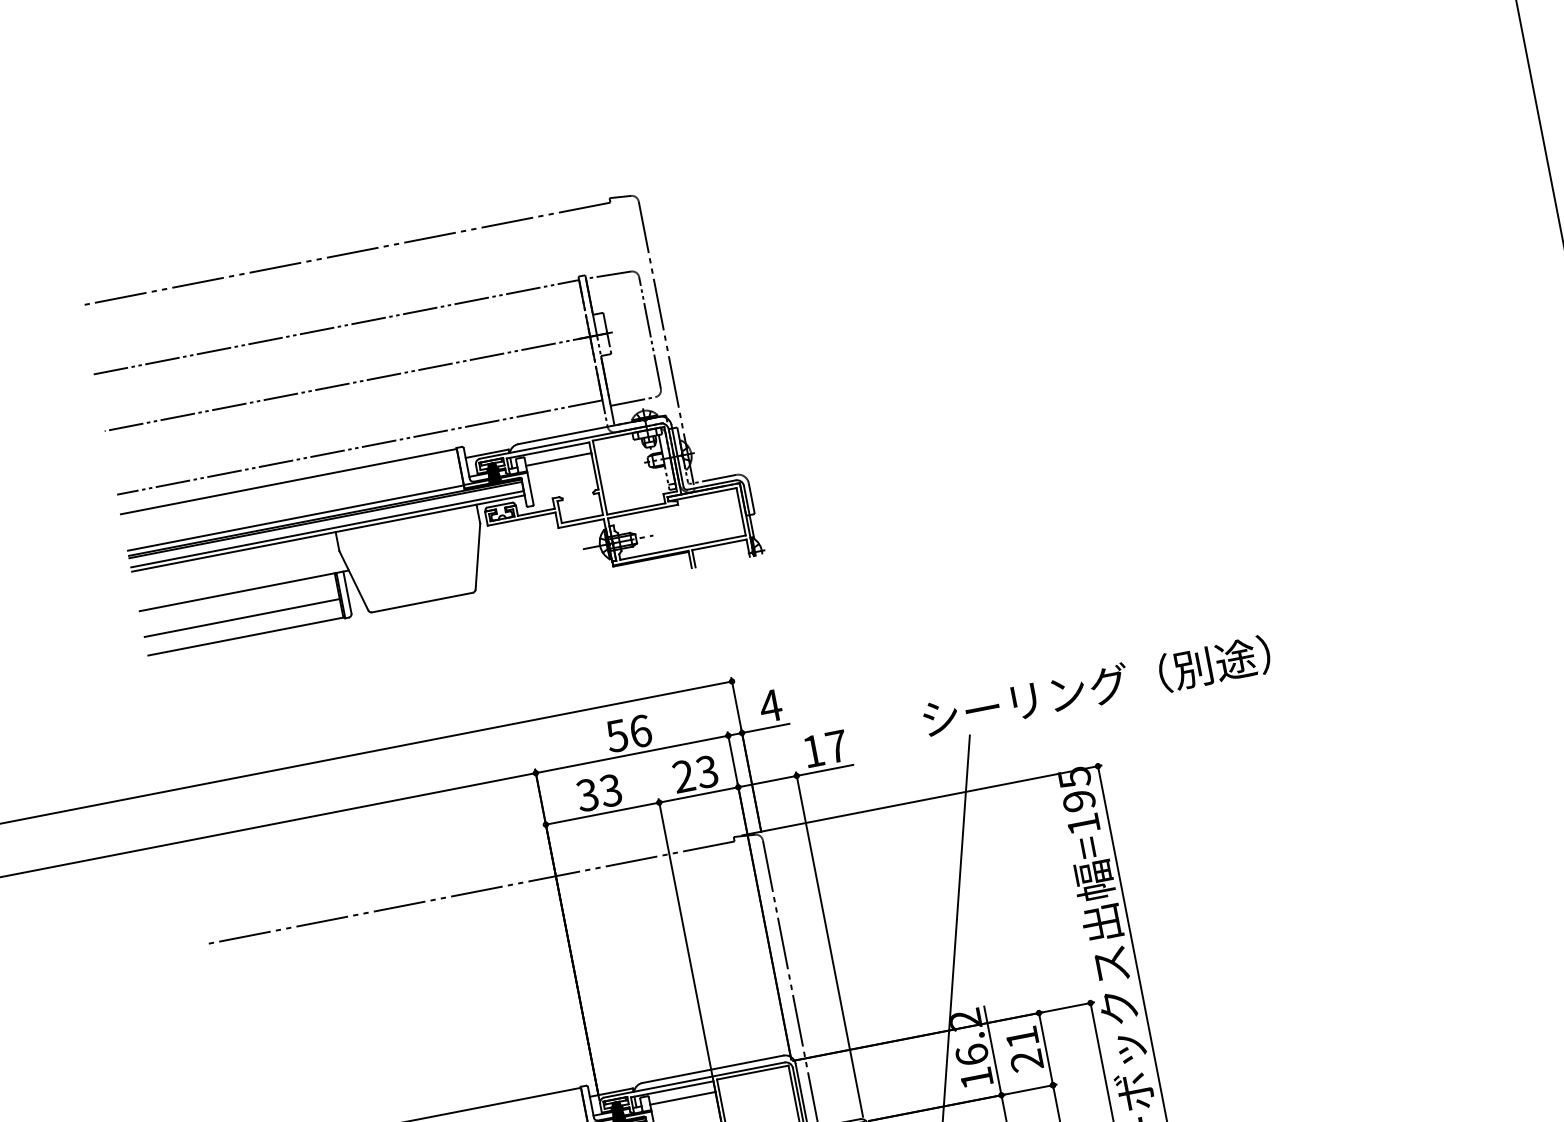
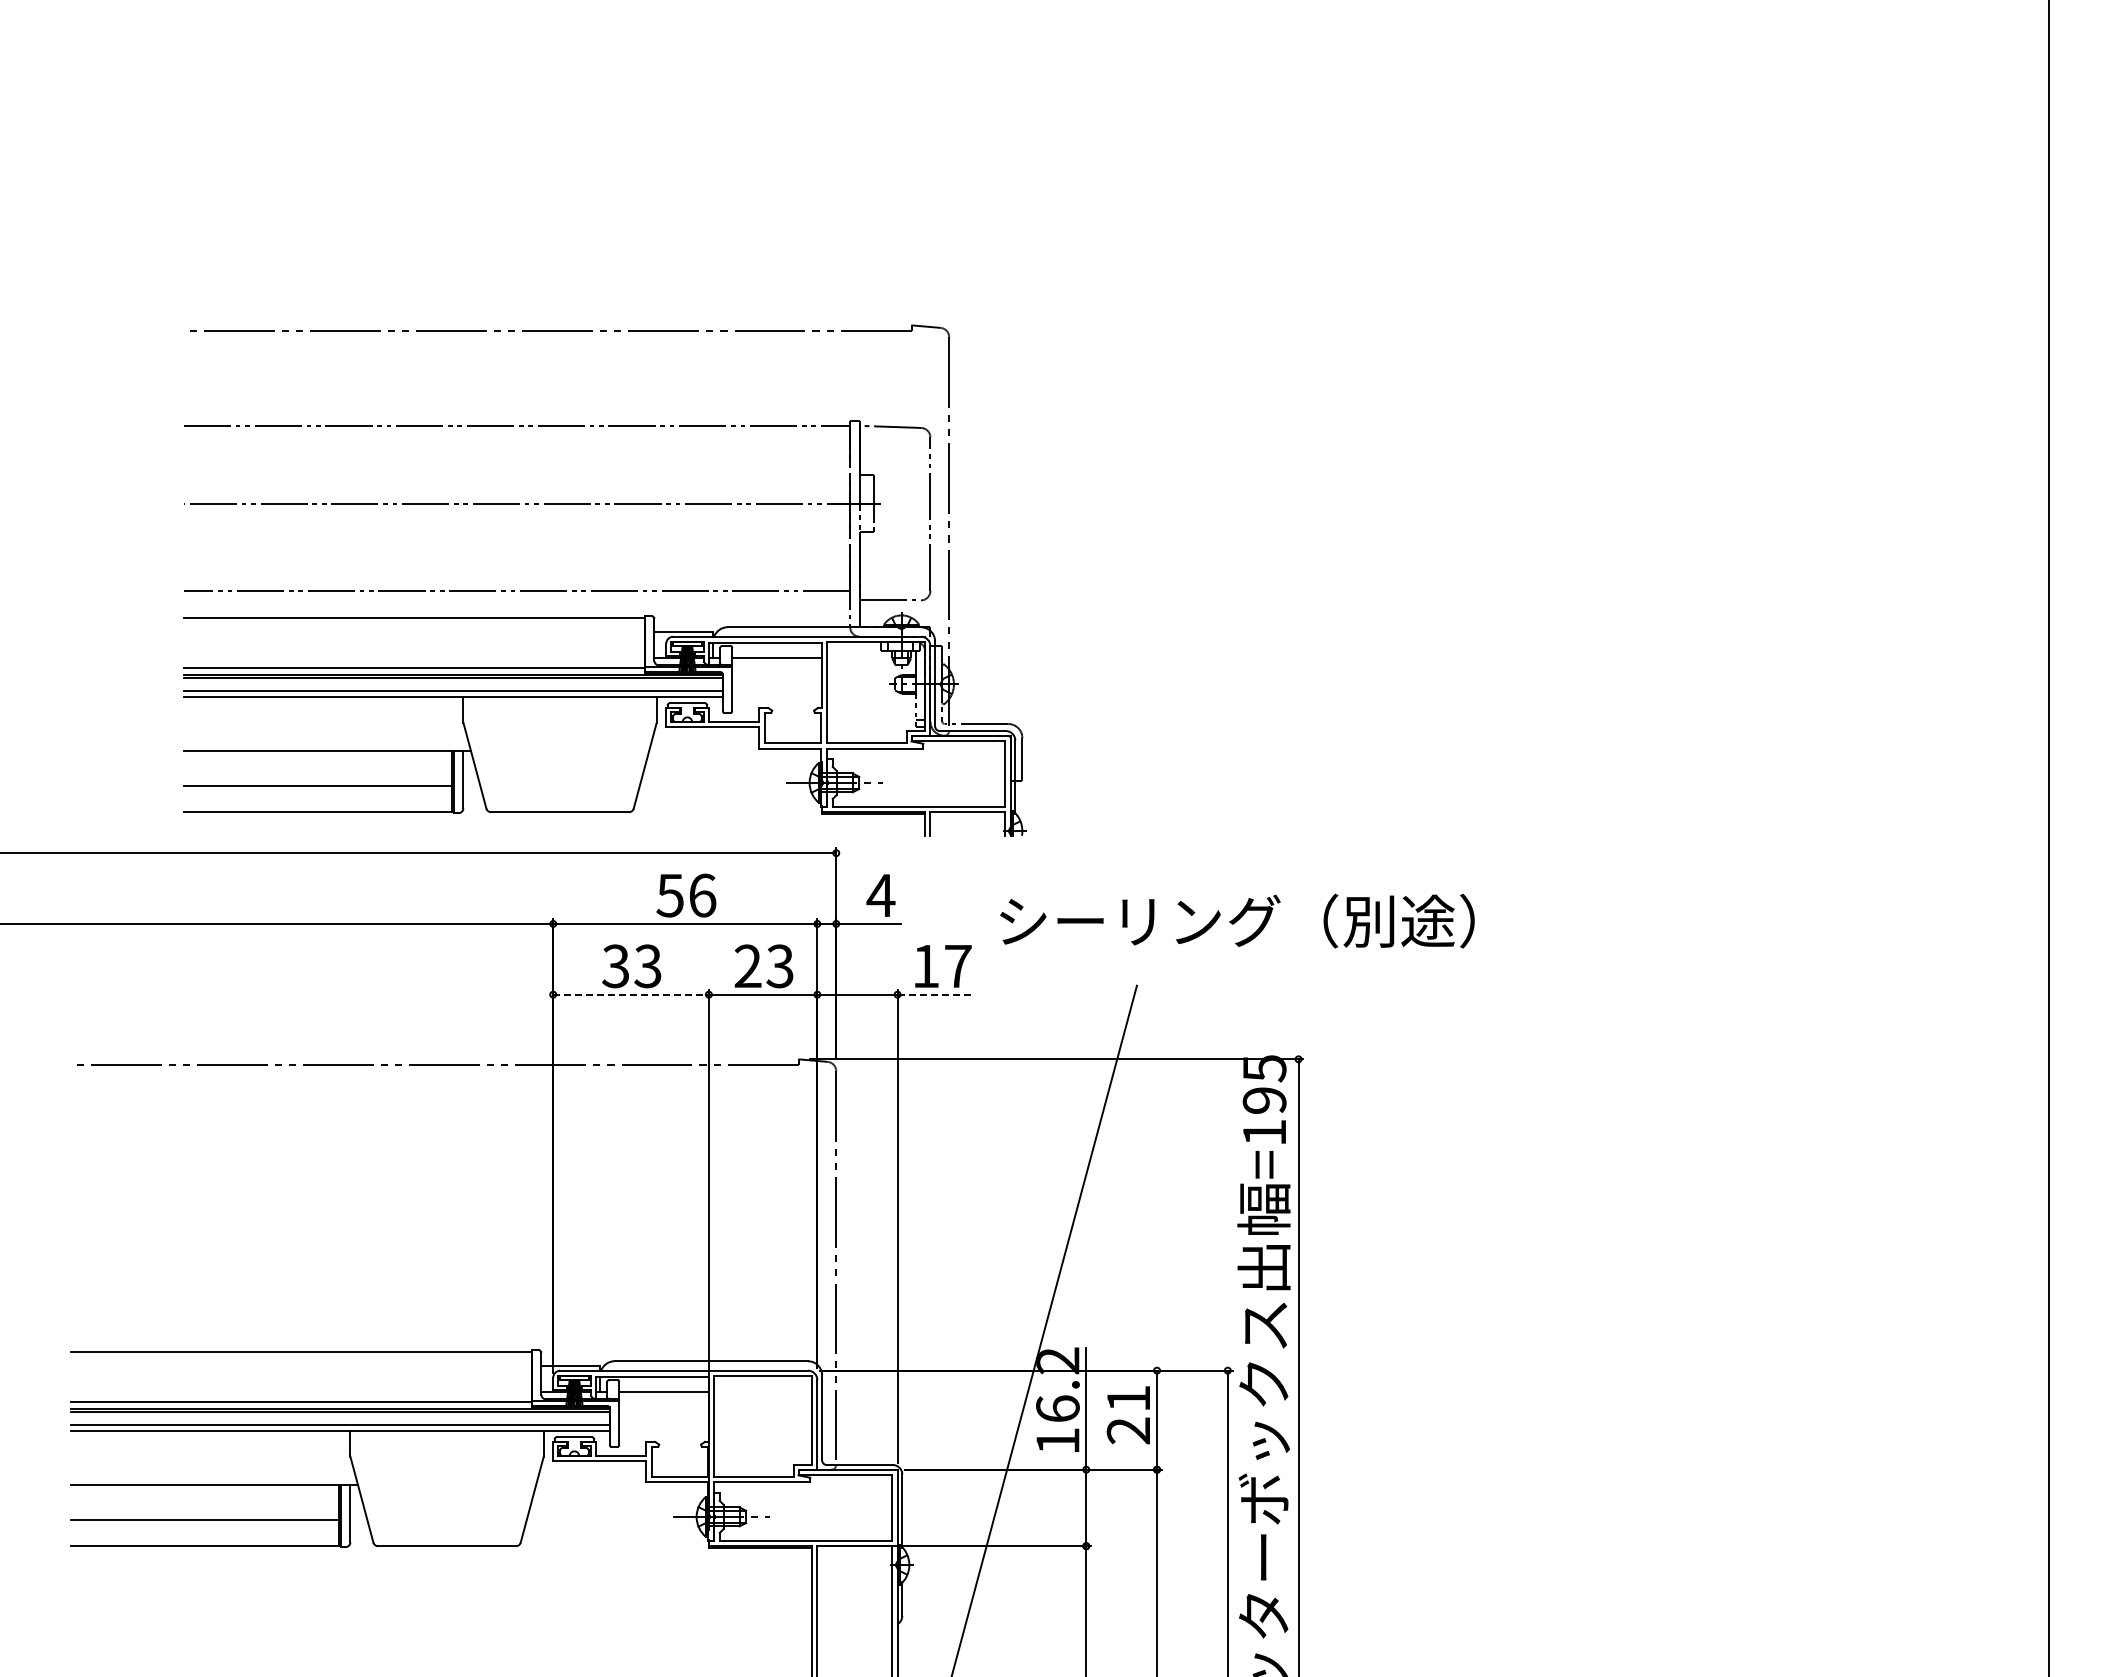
part: (423, 434) -> (604, 590), moved
text: (1096, 686) -> (1237, 920), moved
line: (825, 770) -> (936, 994), solid -> dashed
line: (602, 813) -> (631, 994), solid -> dashed

